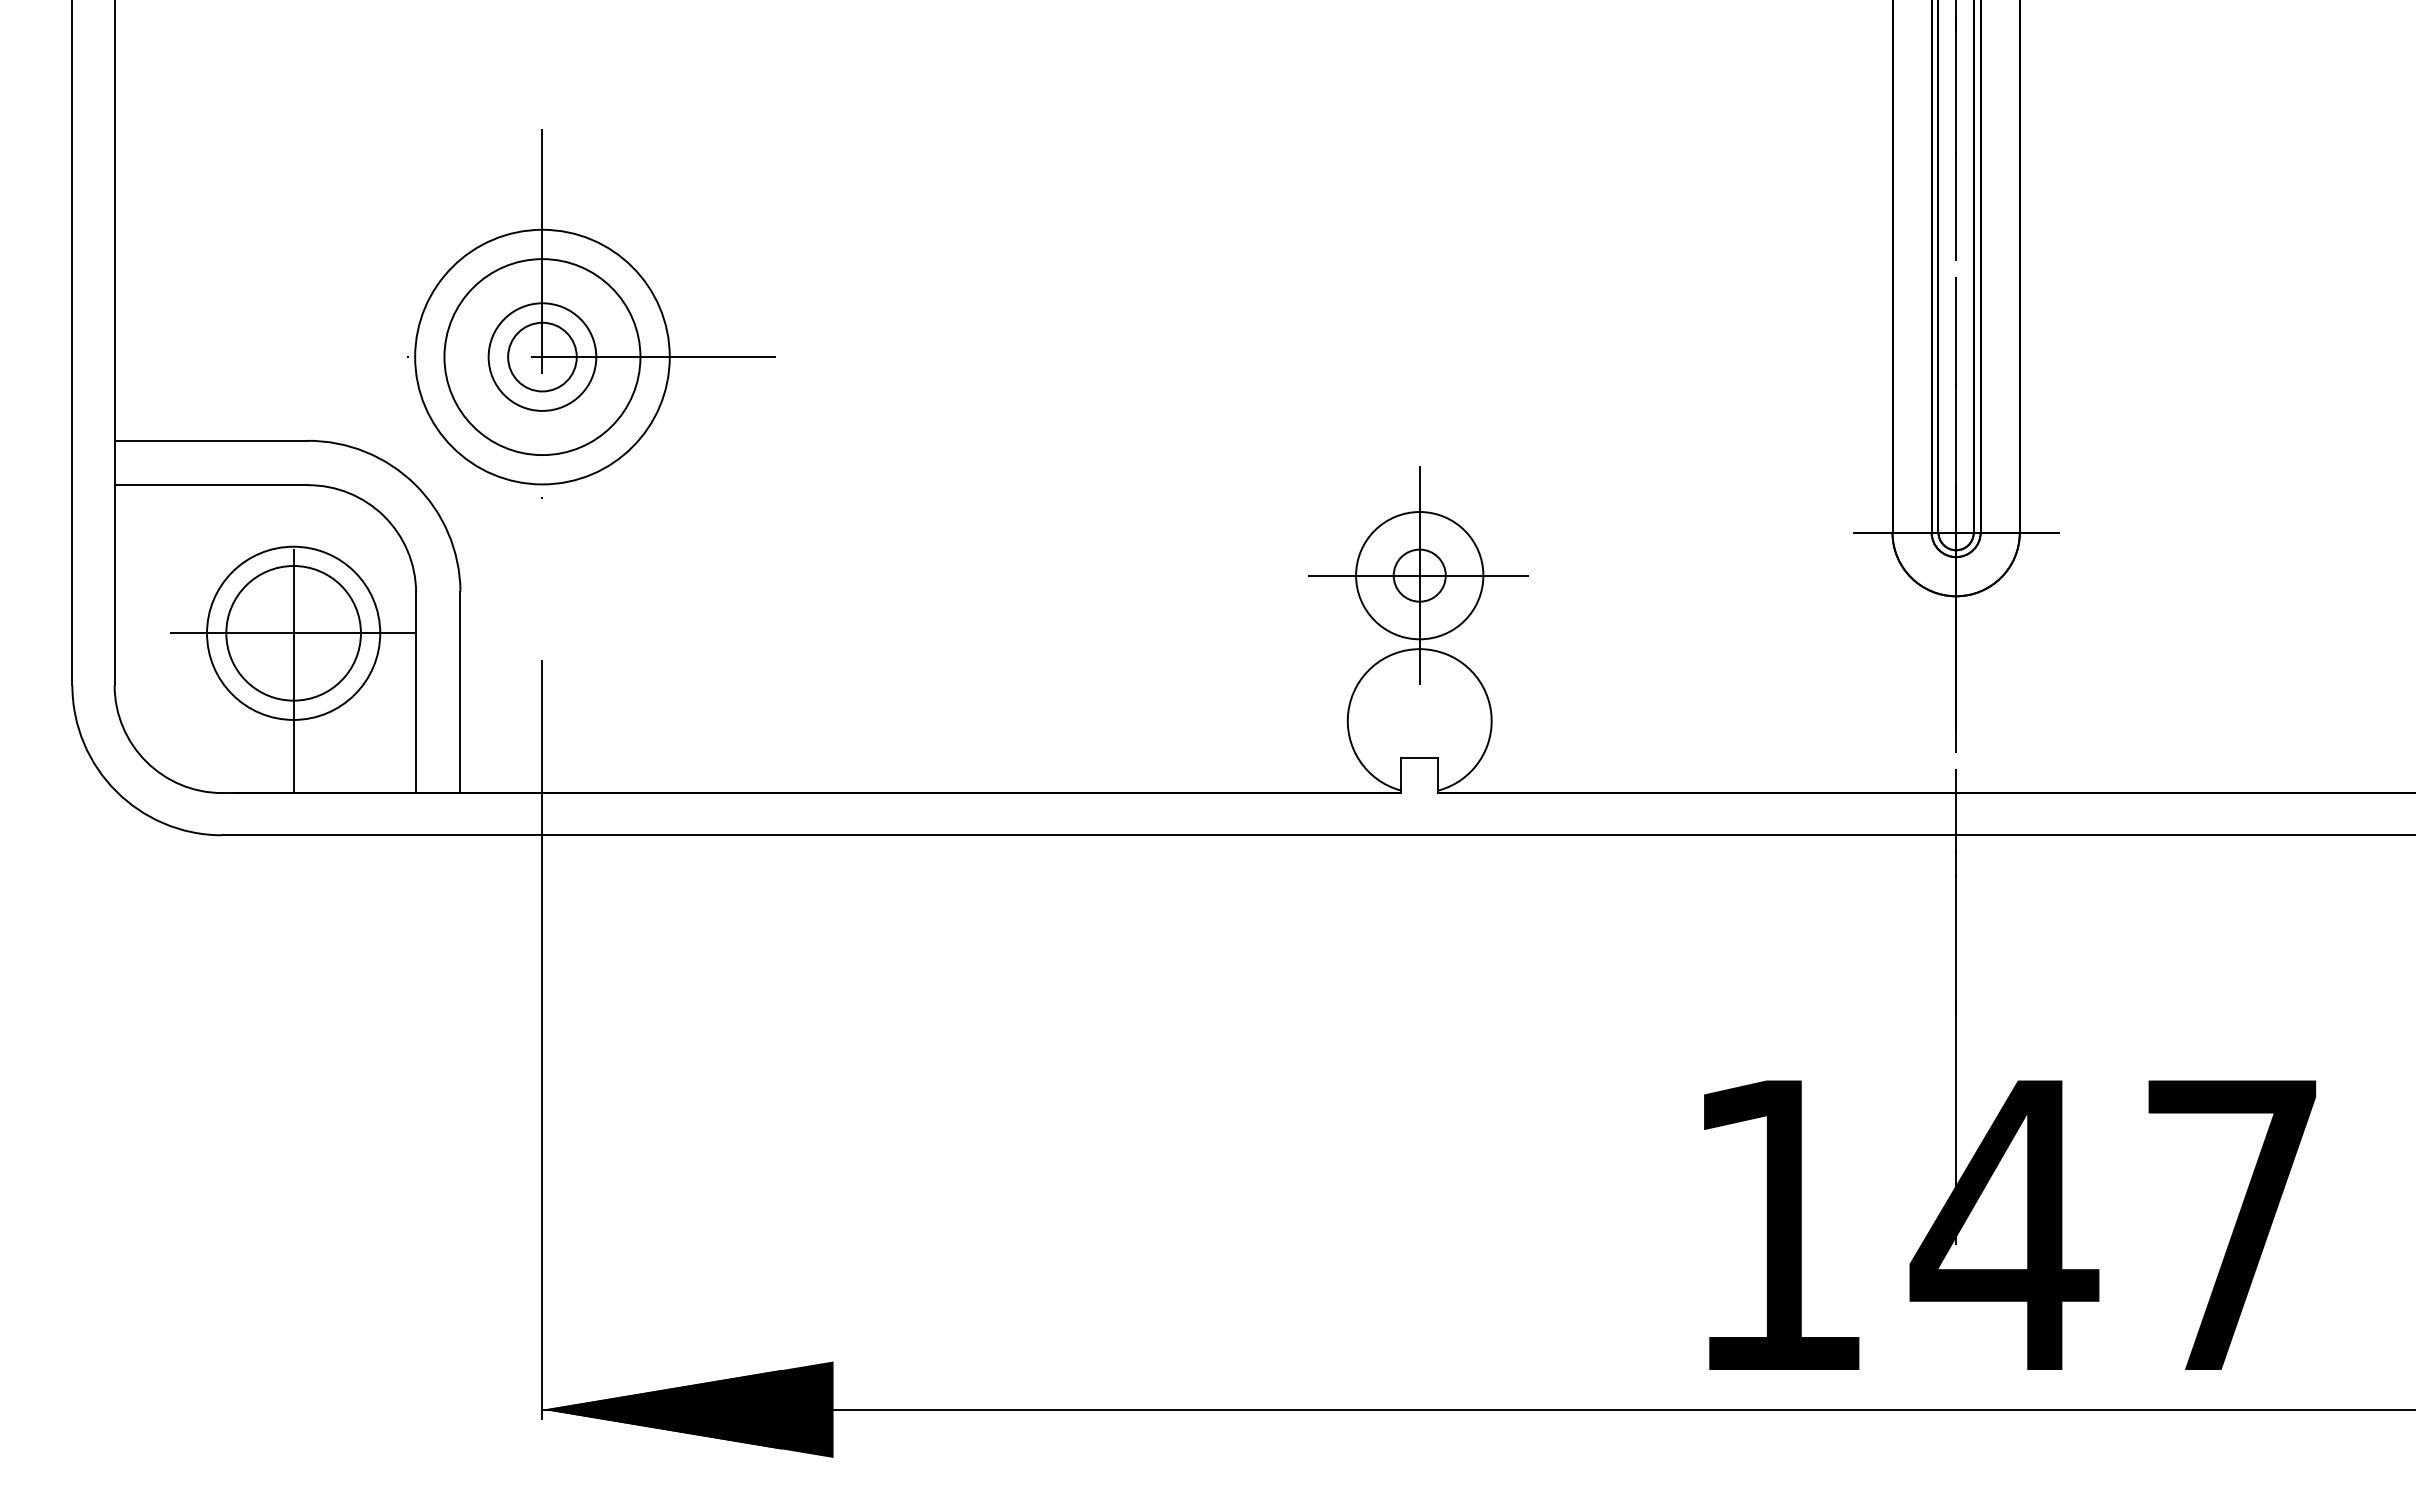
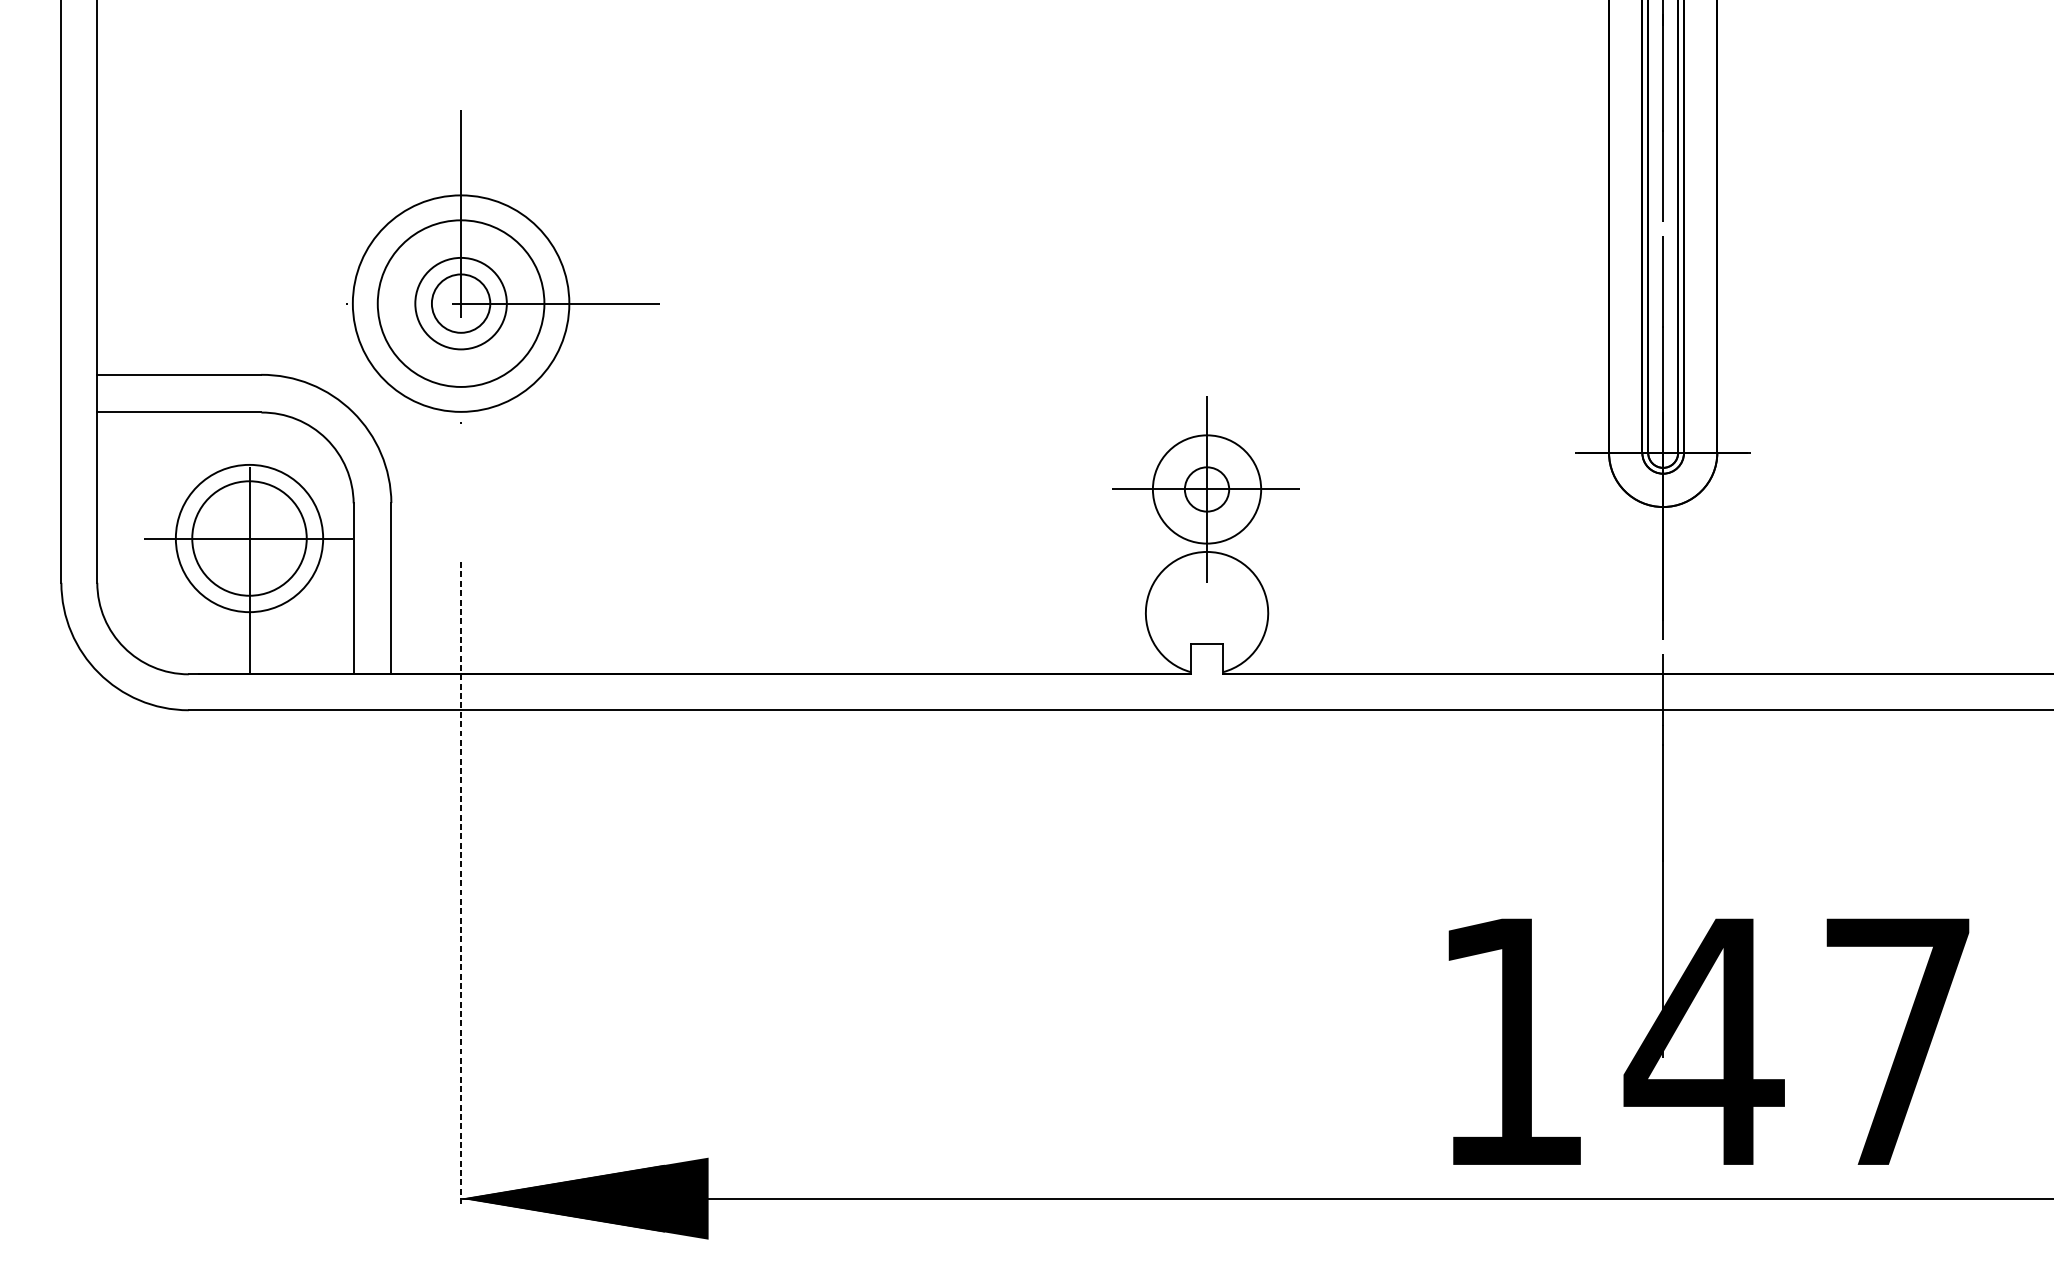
line: (542, 1040) -> (461, 884), solid -> dashed

